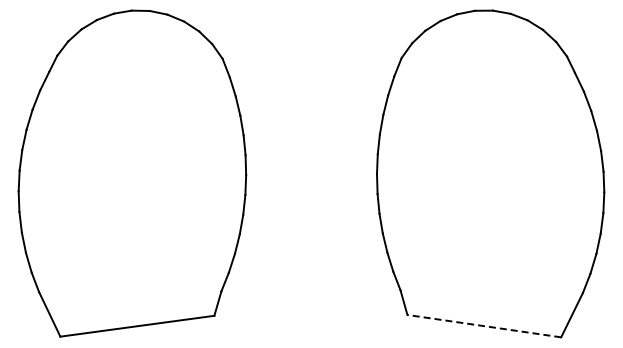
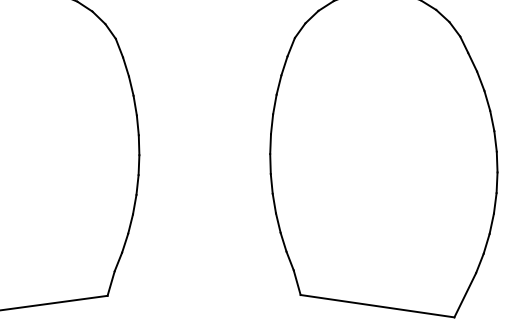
line: (484, 326) -> (377, 306), dashed -> solid

